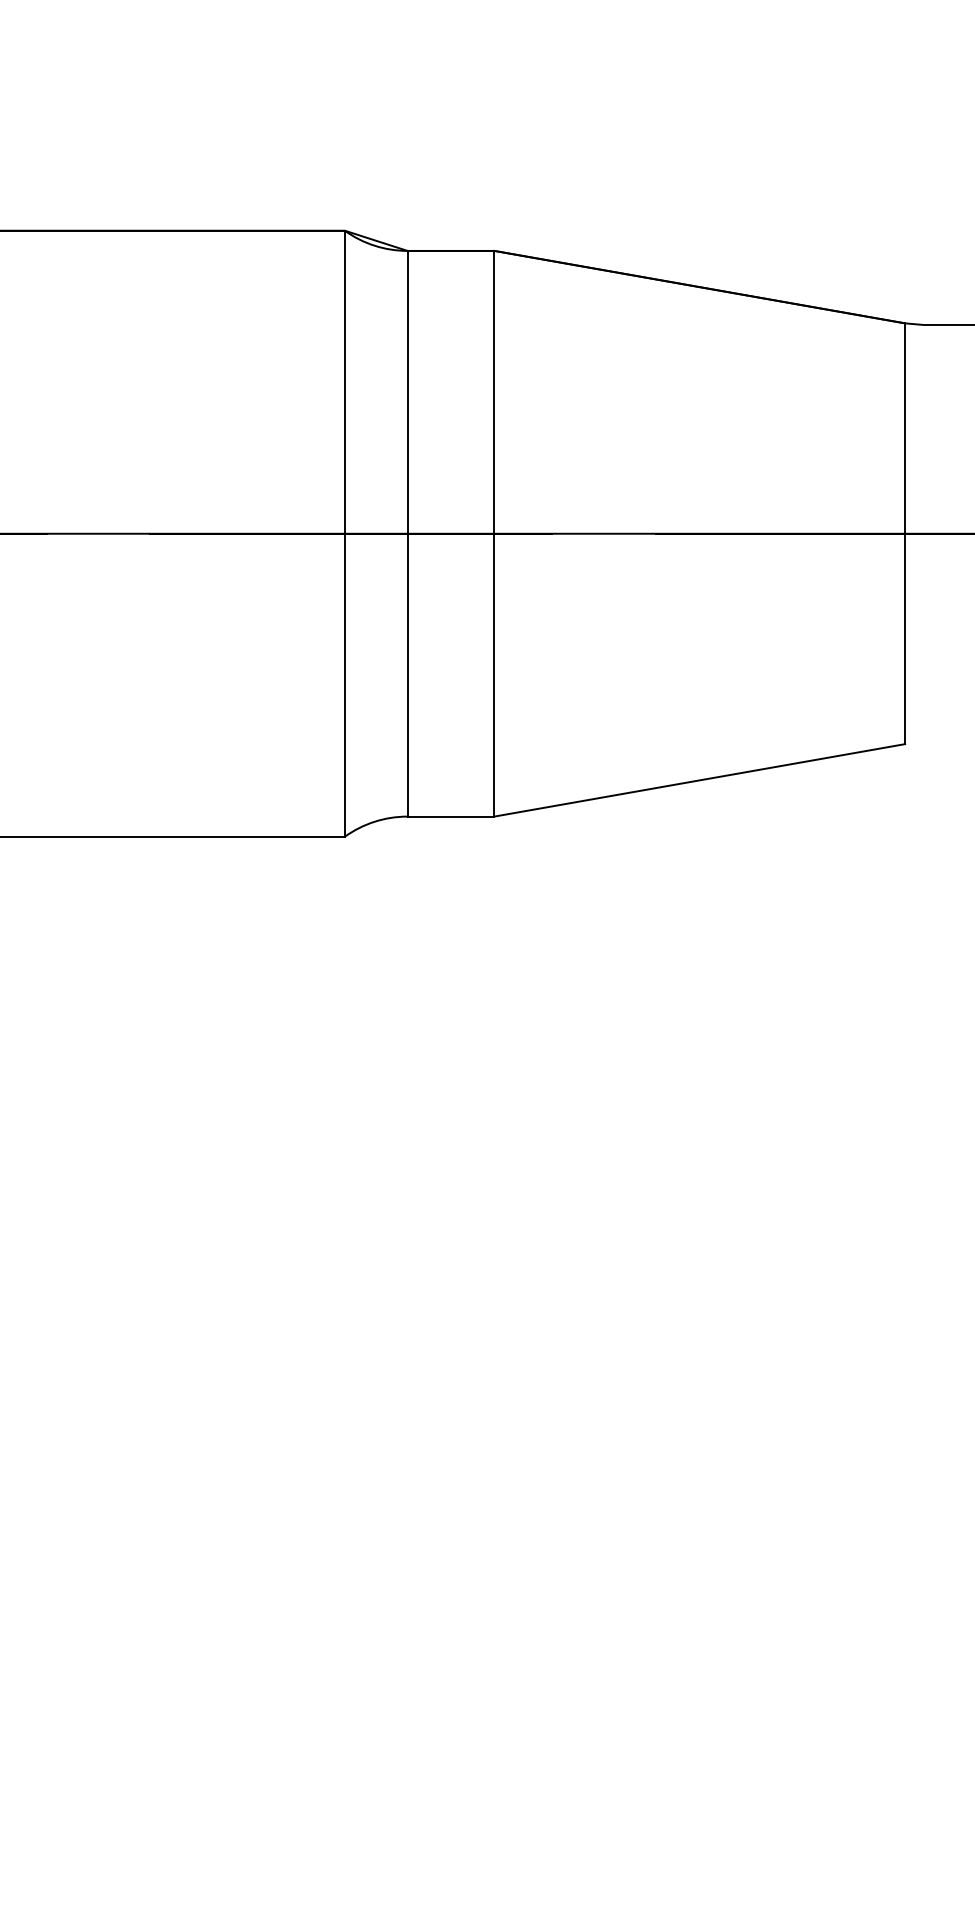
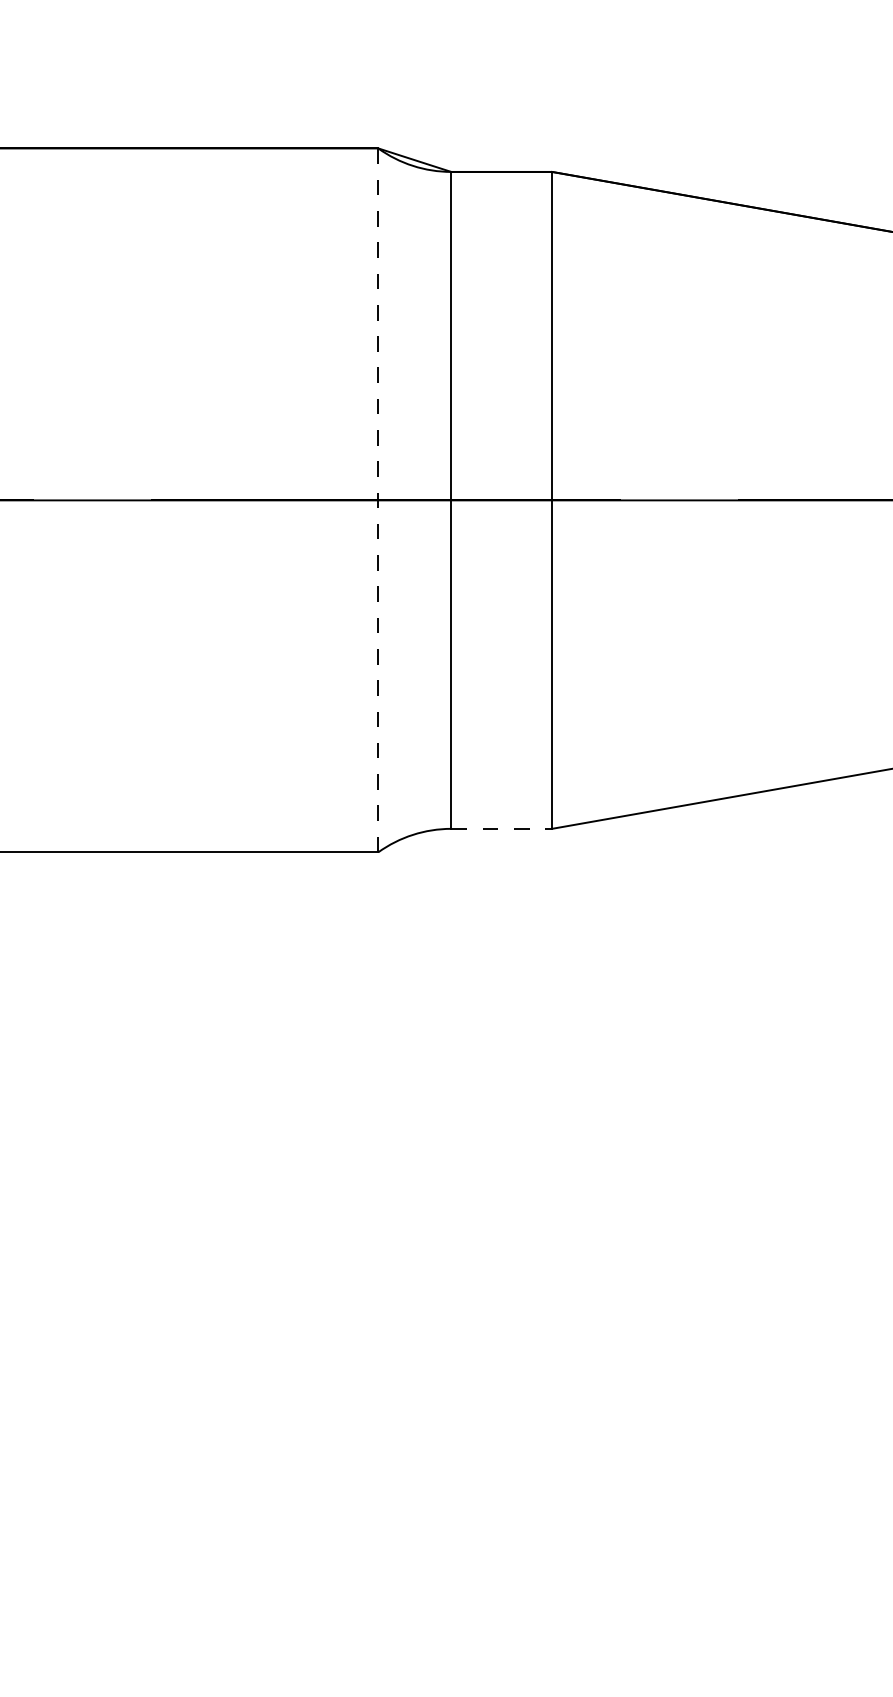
line: (344, 534) -> (378, 501), solid -> dashed
line: (451, 816) -> (502, 828), solid -> dashed

